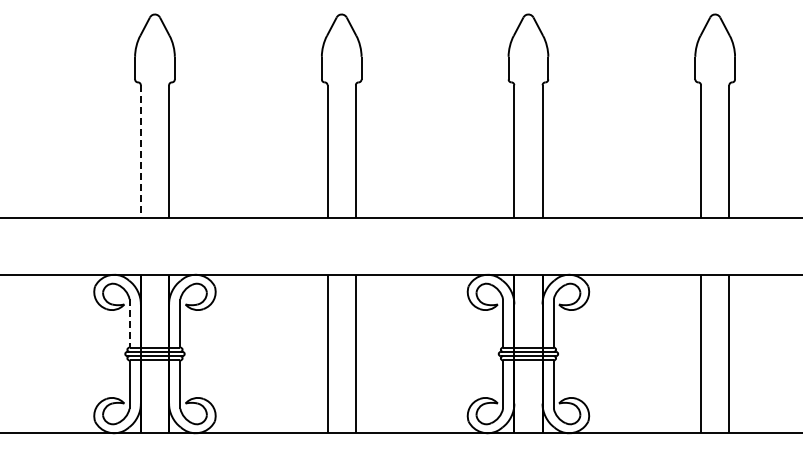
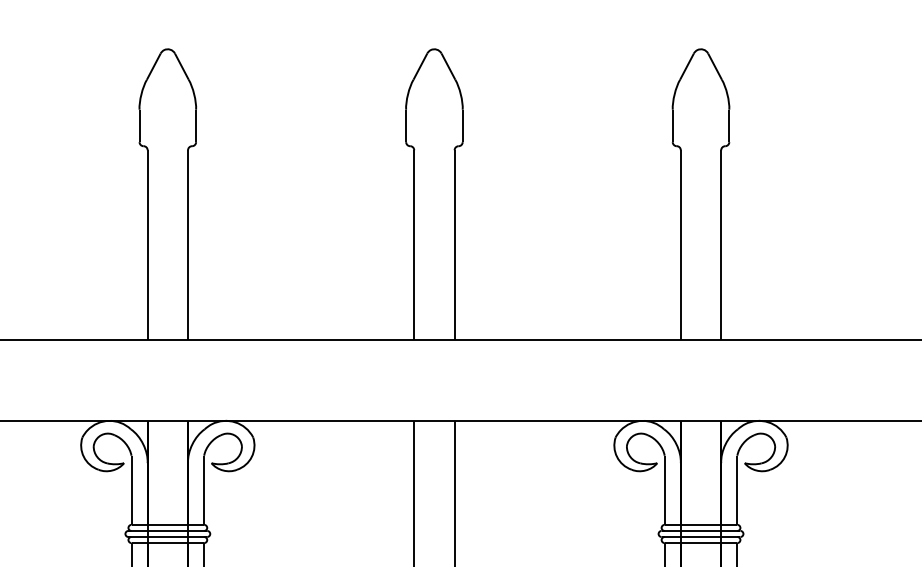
line: (140, 152) -> (147, 246), dashed -> solid
line: (129, 323) -> (131, 490), dashed -> solid

